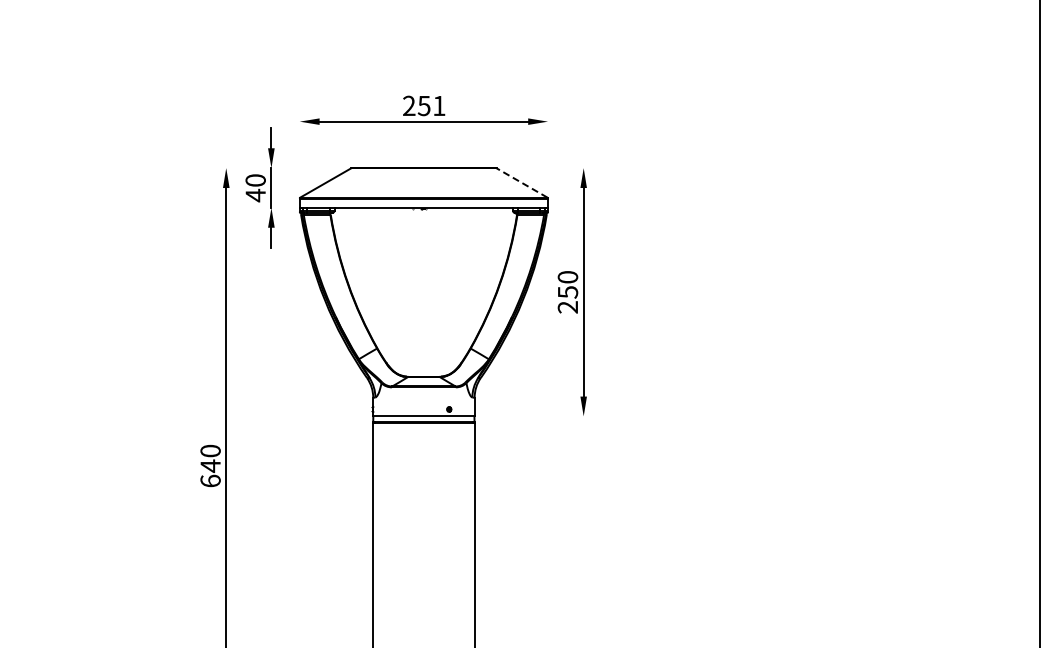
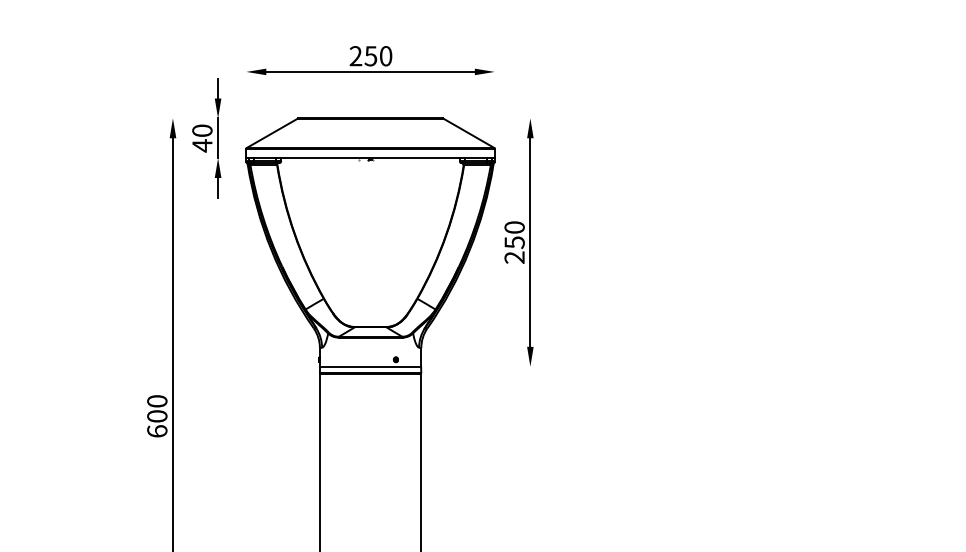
text: (439, 105) -> (386, 55), 251 -> 250
line: (521, 182) -> (468, 132), dashed -> solid
text: (210, 465) -> (157, 415), 640 -> 600

